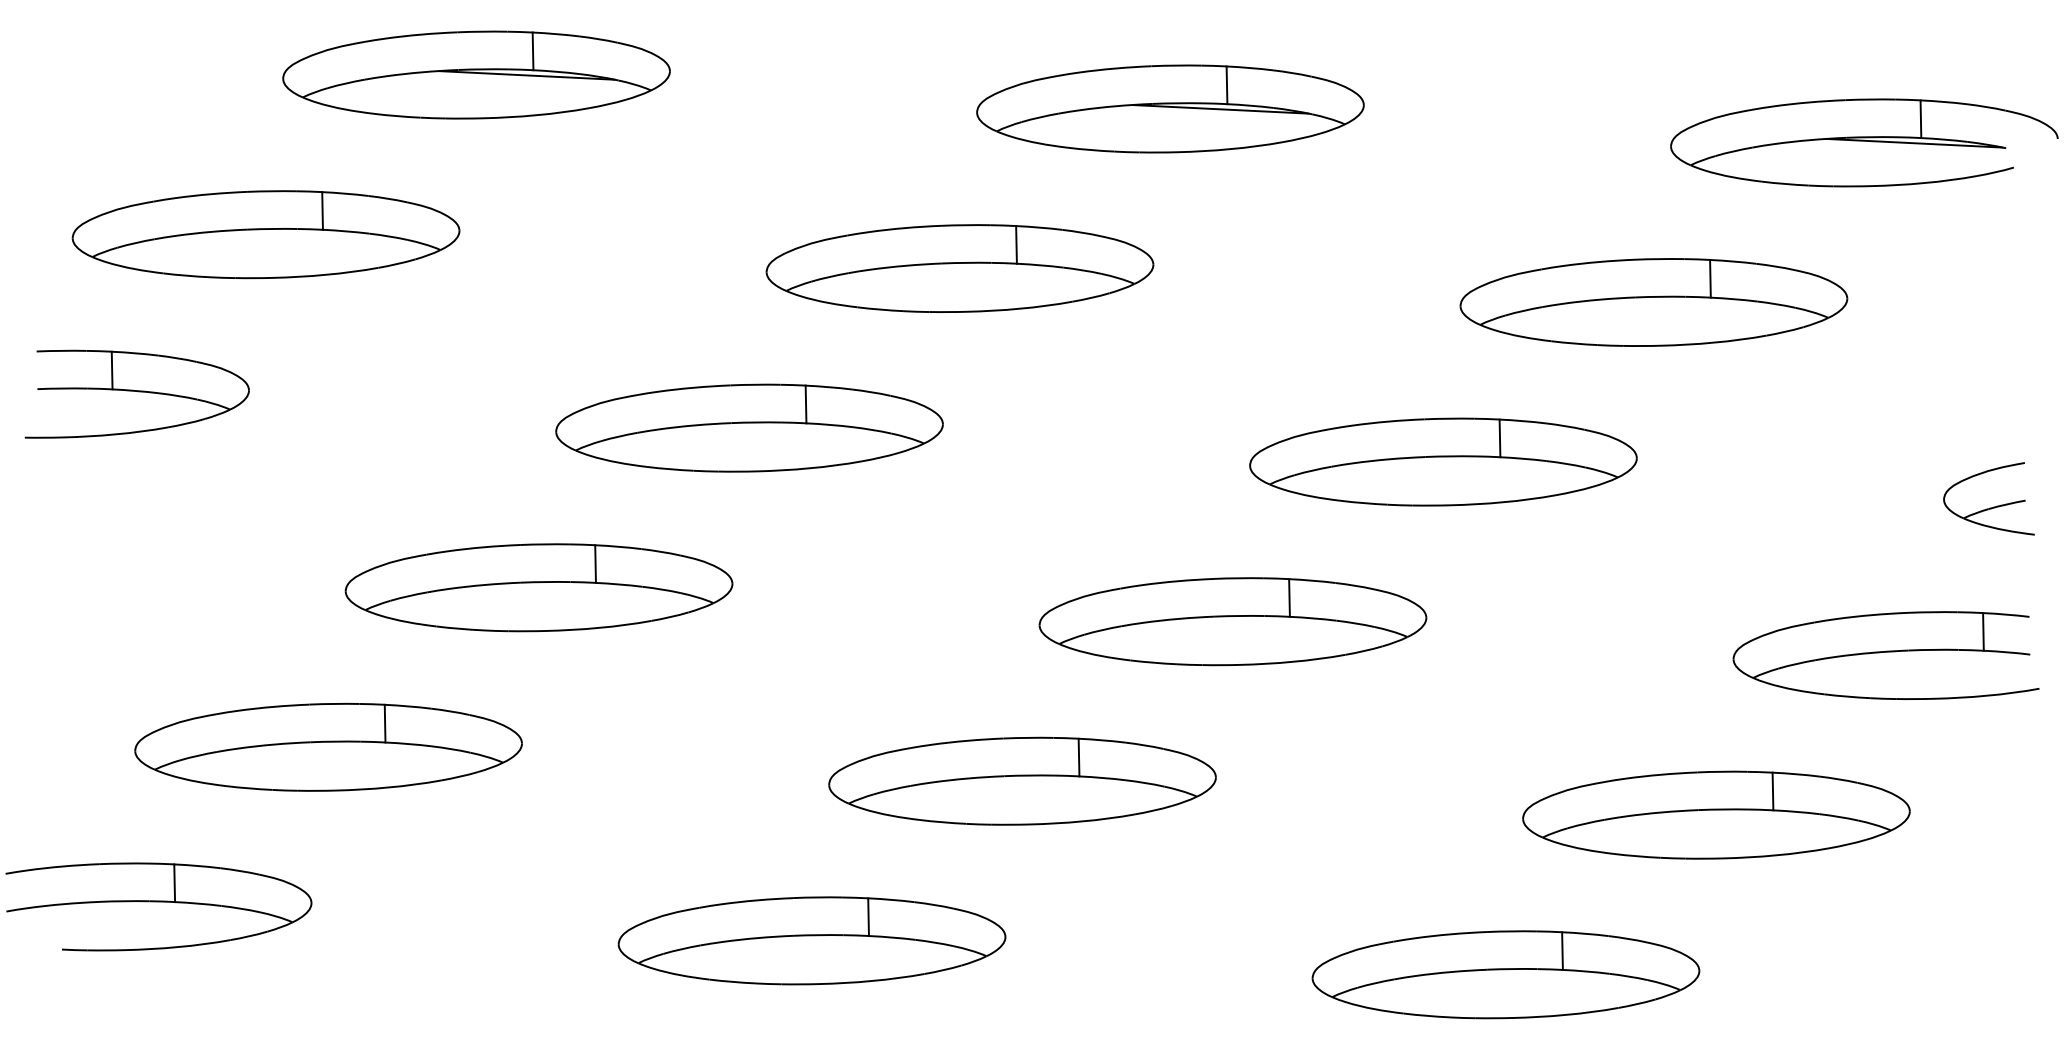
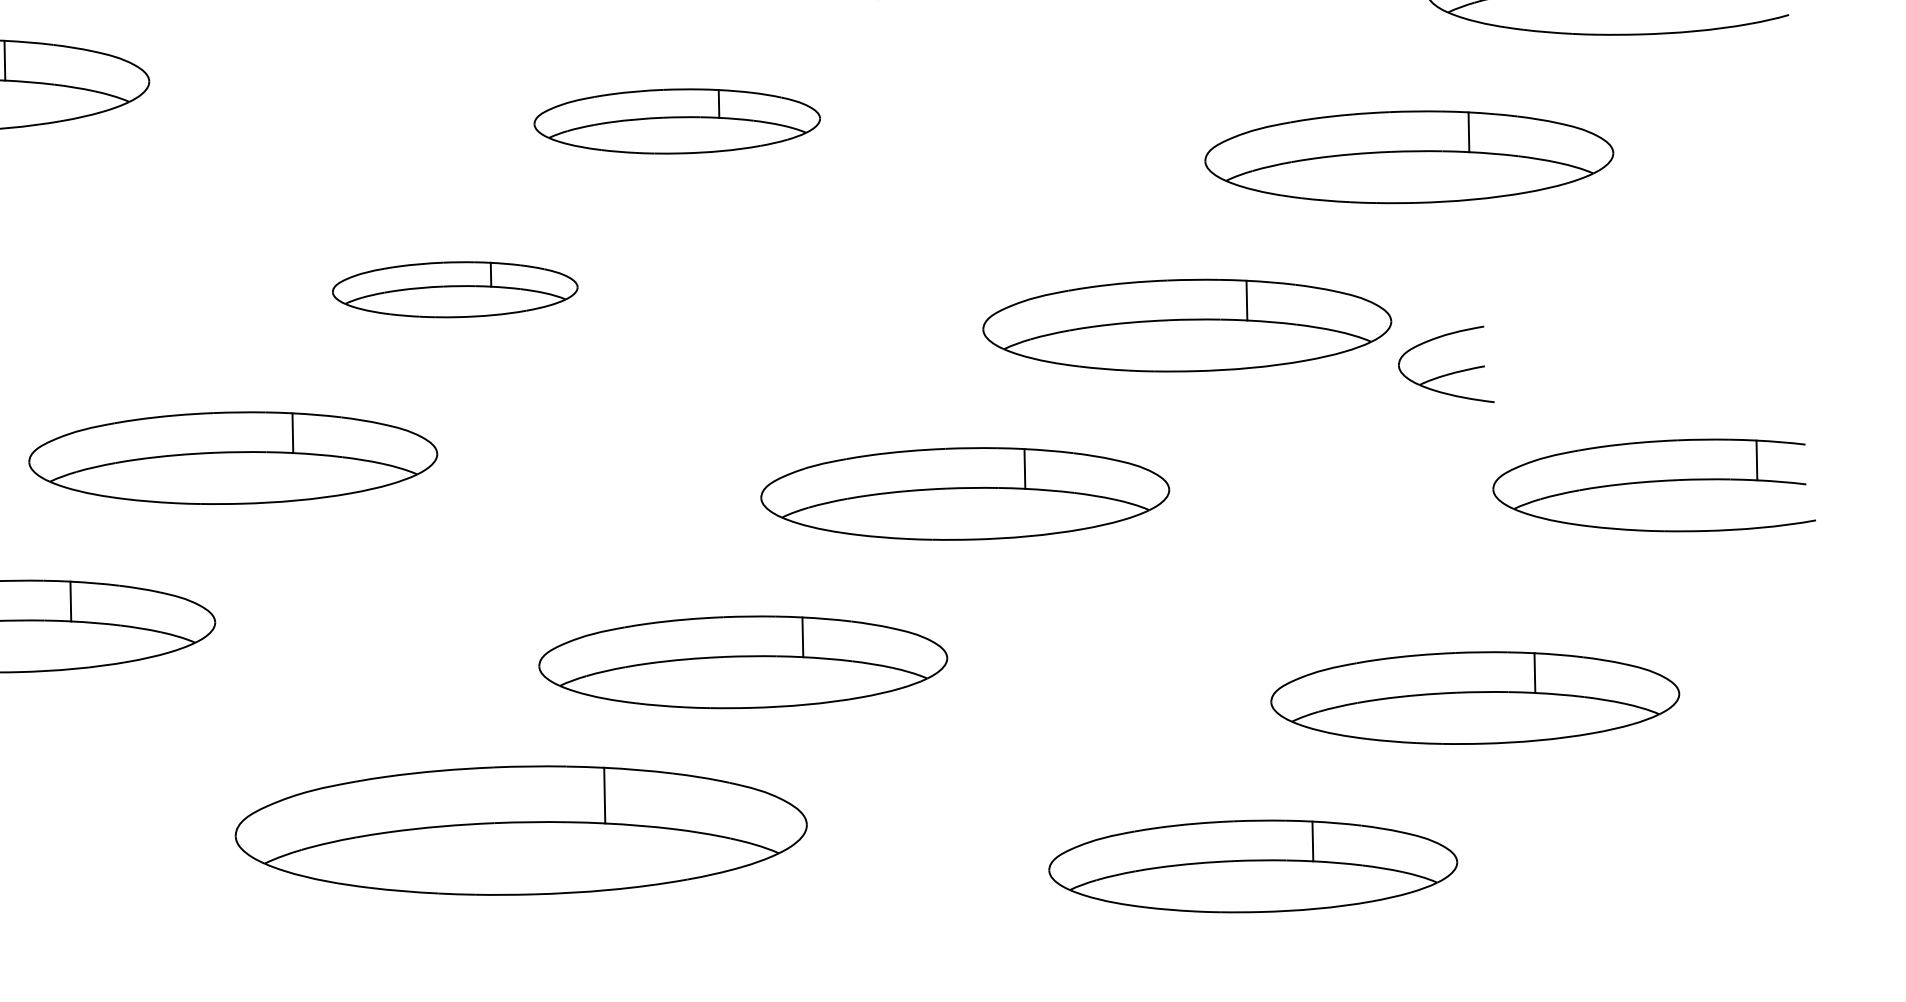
part: (959, 268) -> (676, 121), size x0.7
part: (749, 427) -> (455, 289), size x0.6
part: (1989, 507) -> (1446, 373), moved
part: (1885, 655) -> (1653, 485), moved
part: (811, 940) -> (520, 830), size x1.4

